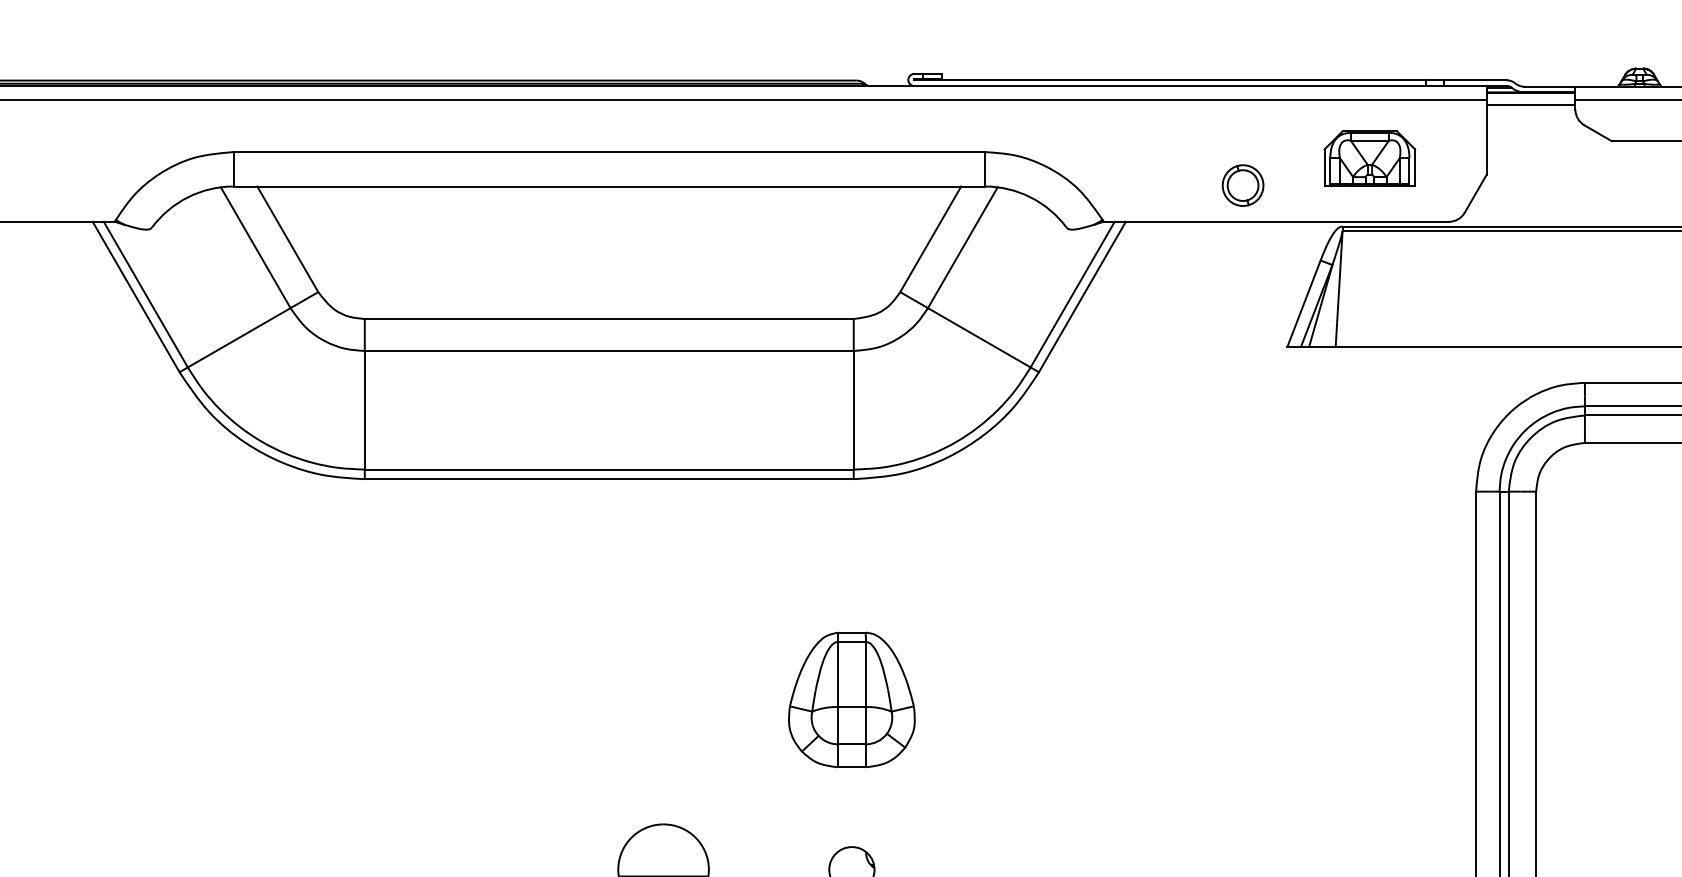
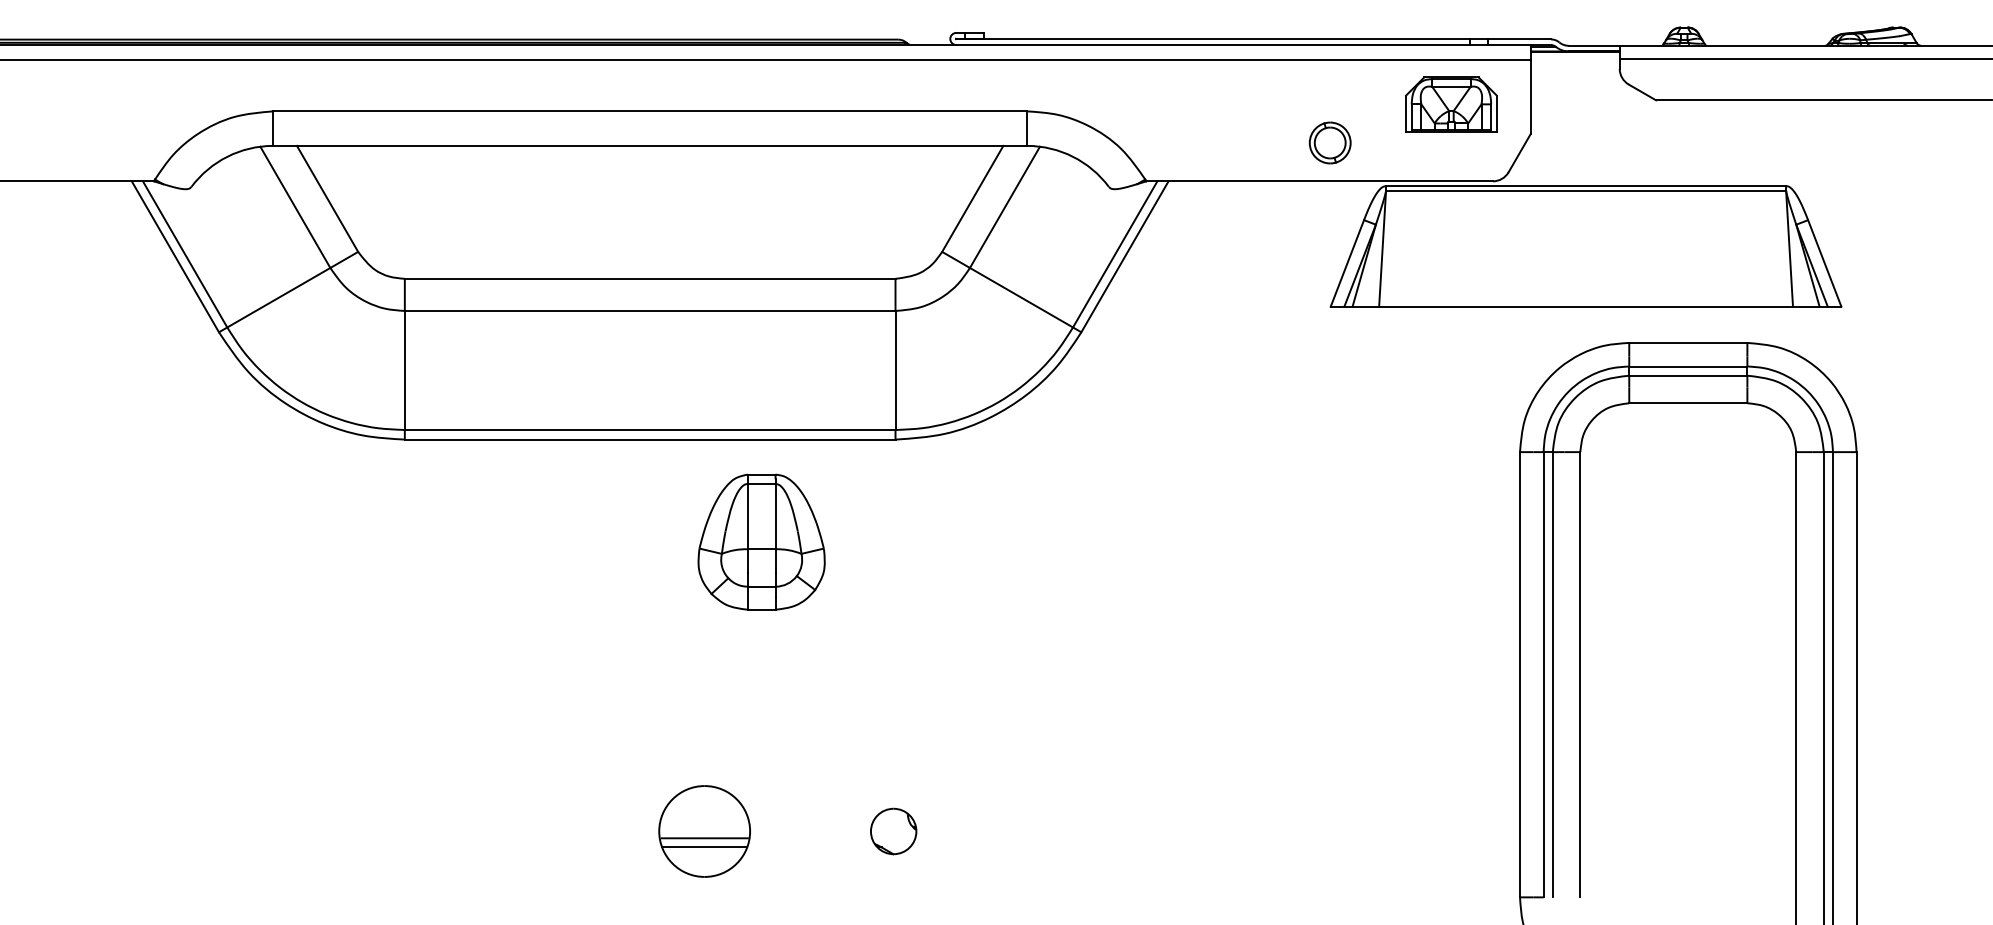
line: (1530, 105) -> (1574, 64), removed
part: (1369, 158) -> (1451, 104), moved
part: (1242, 185) -> (1329, 142), moved
part: (851, 699) -> (761, 541), moved

